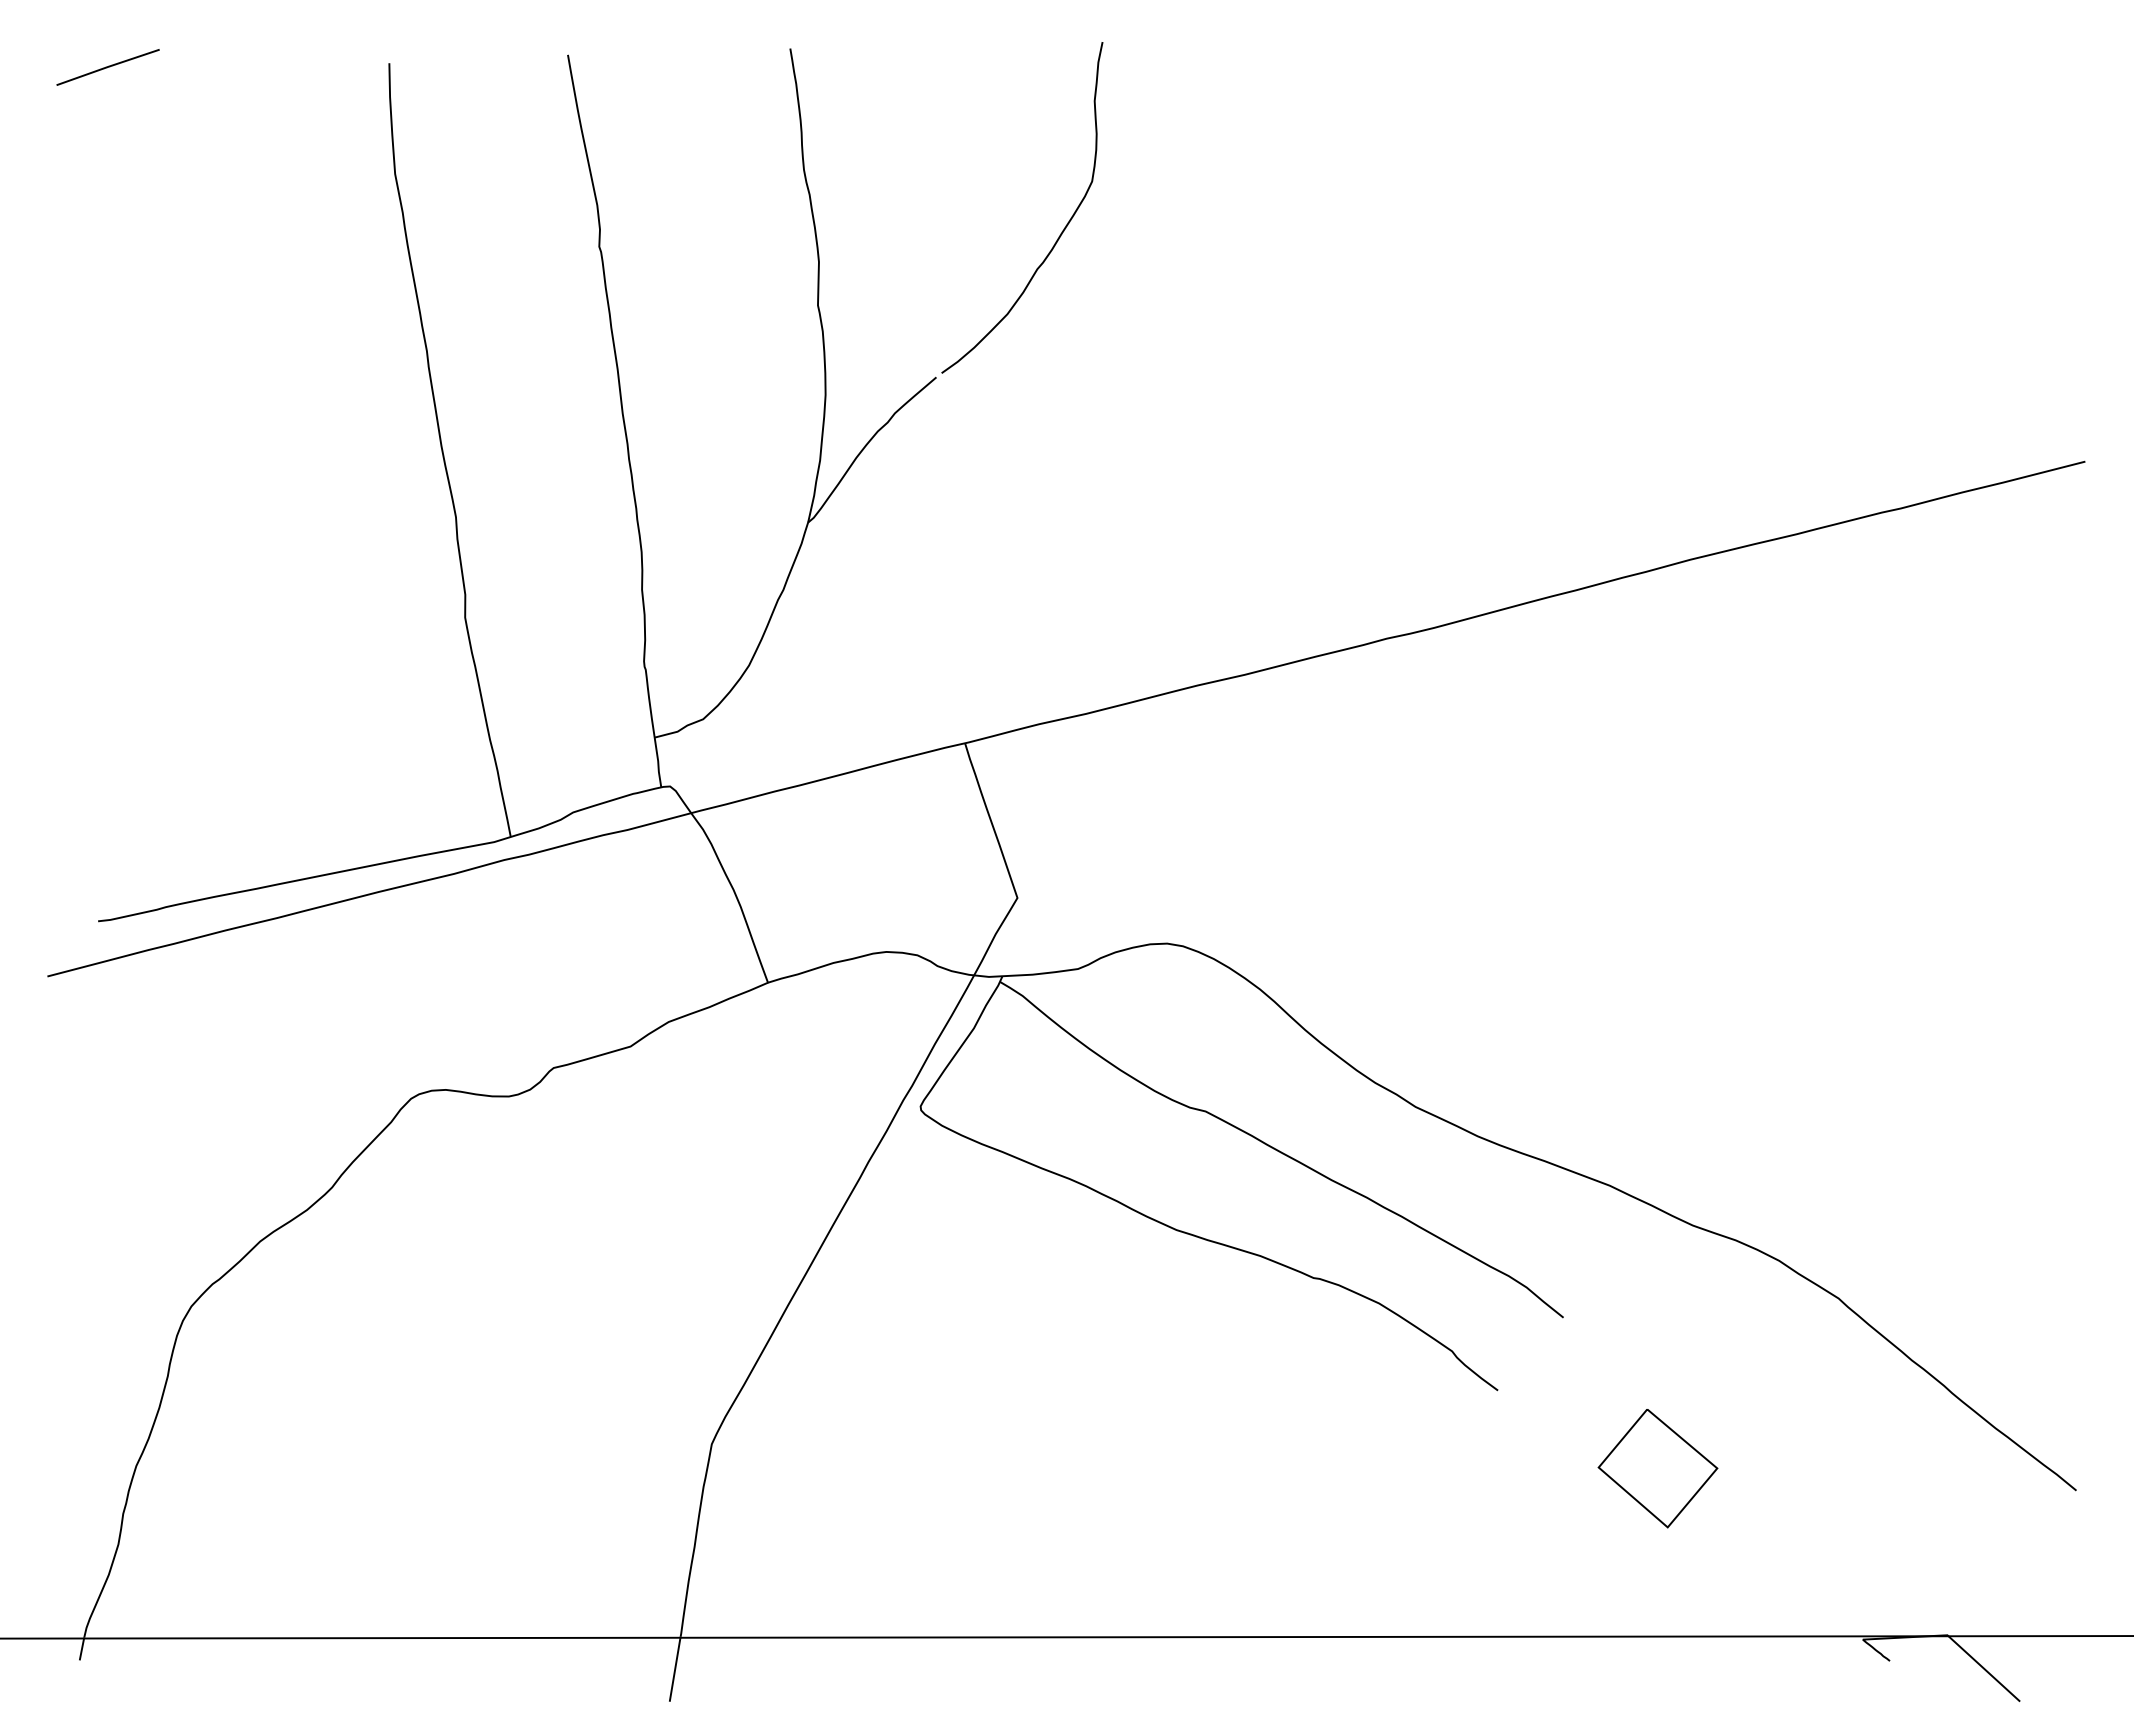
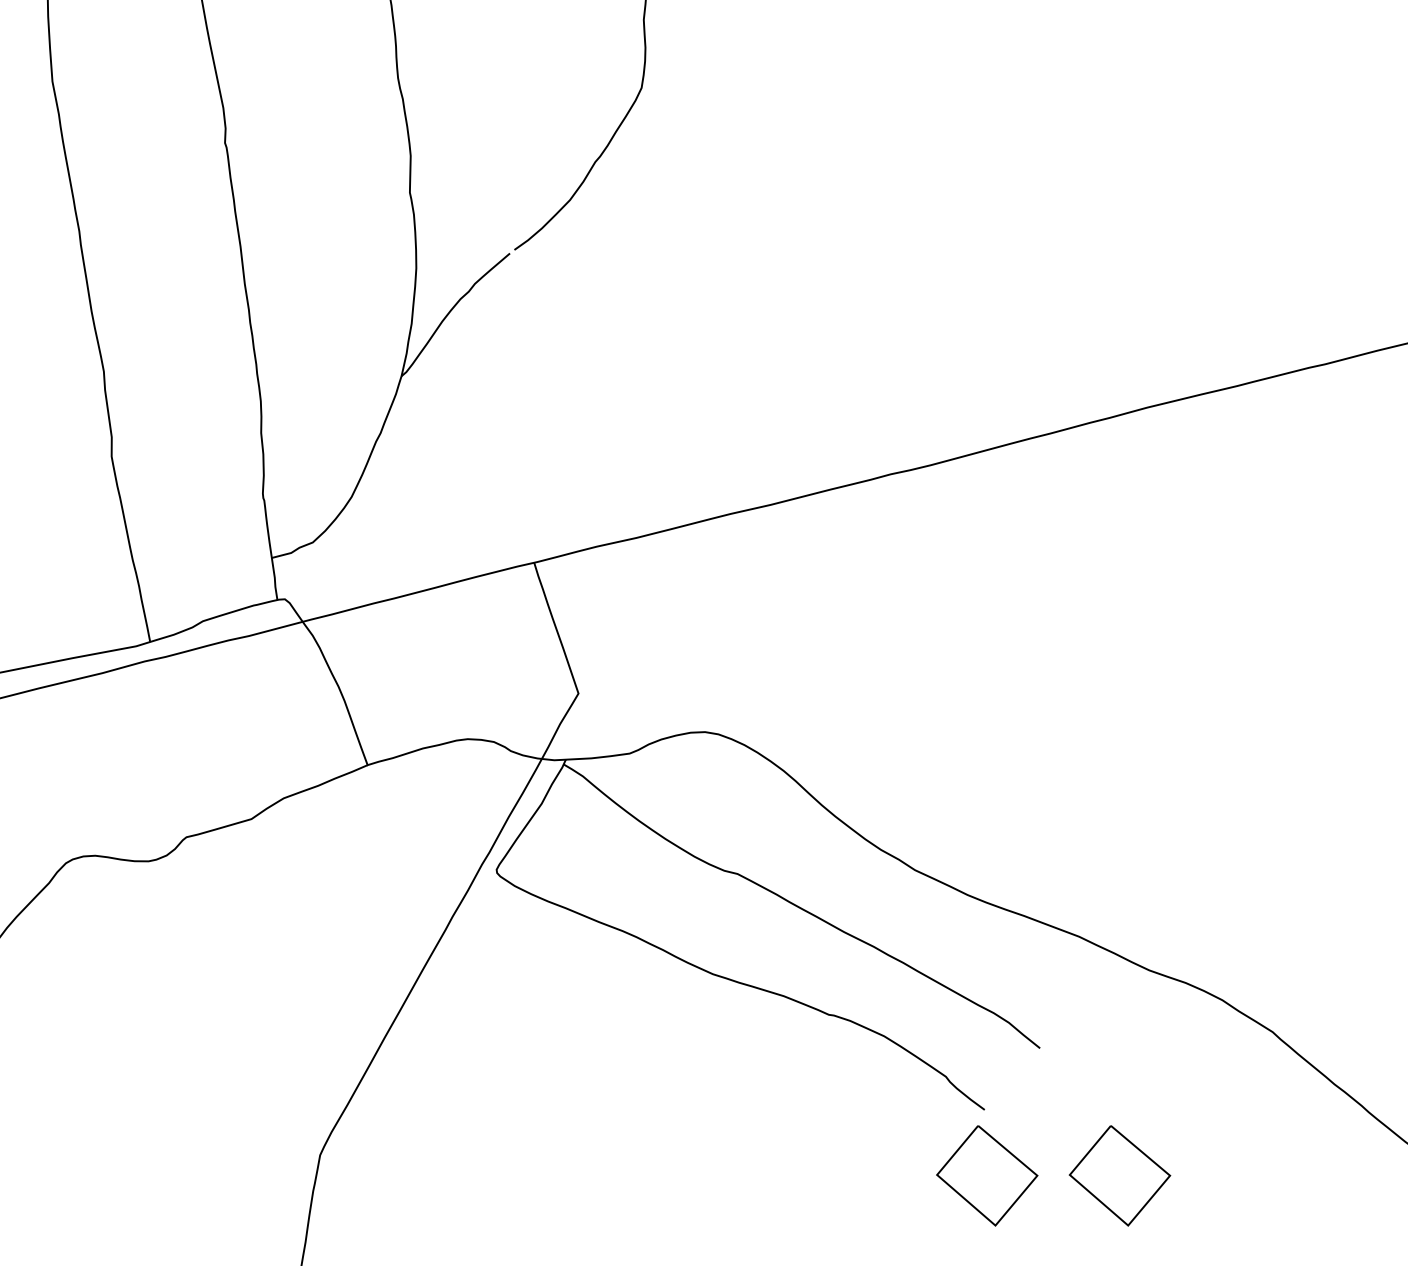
part: (1500, 1468) -> (986, 1175), added

